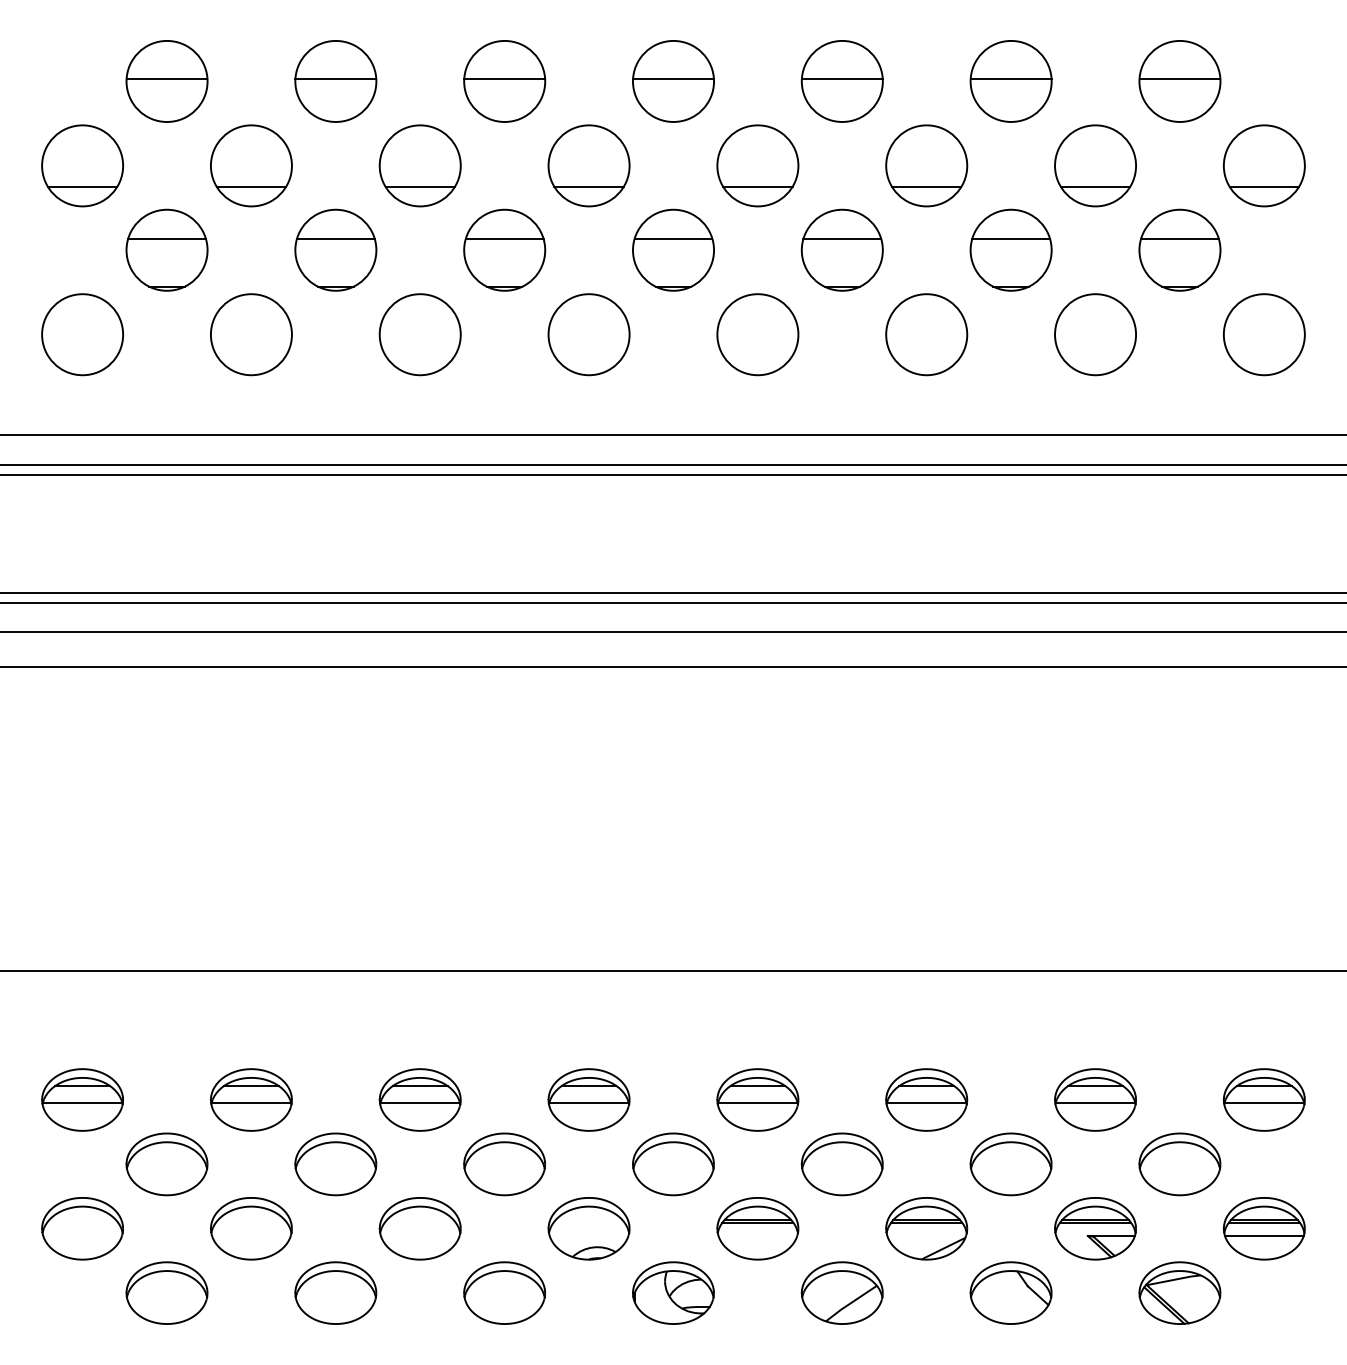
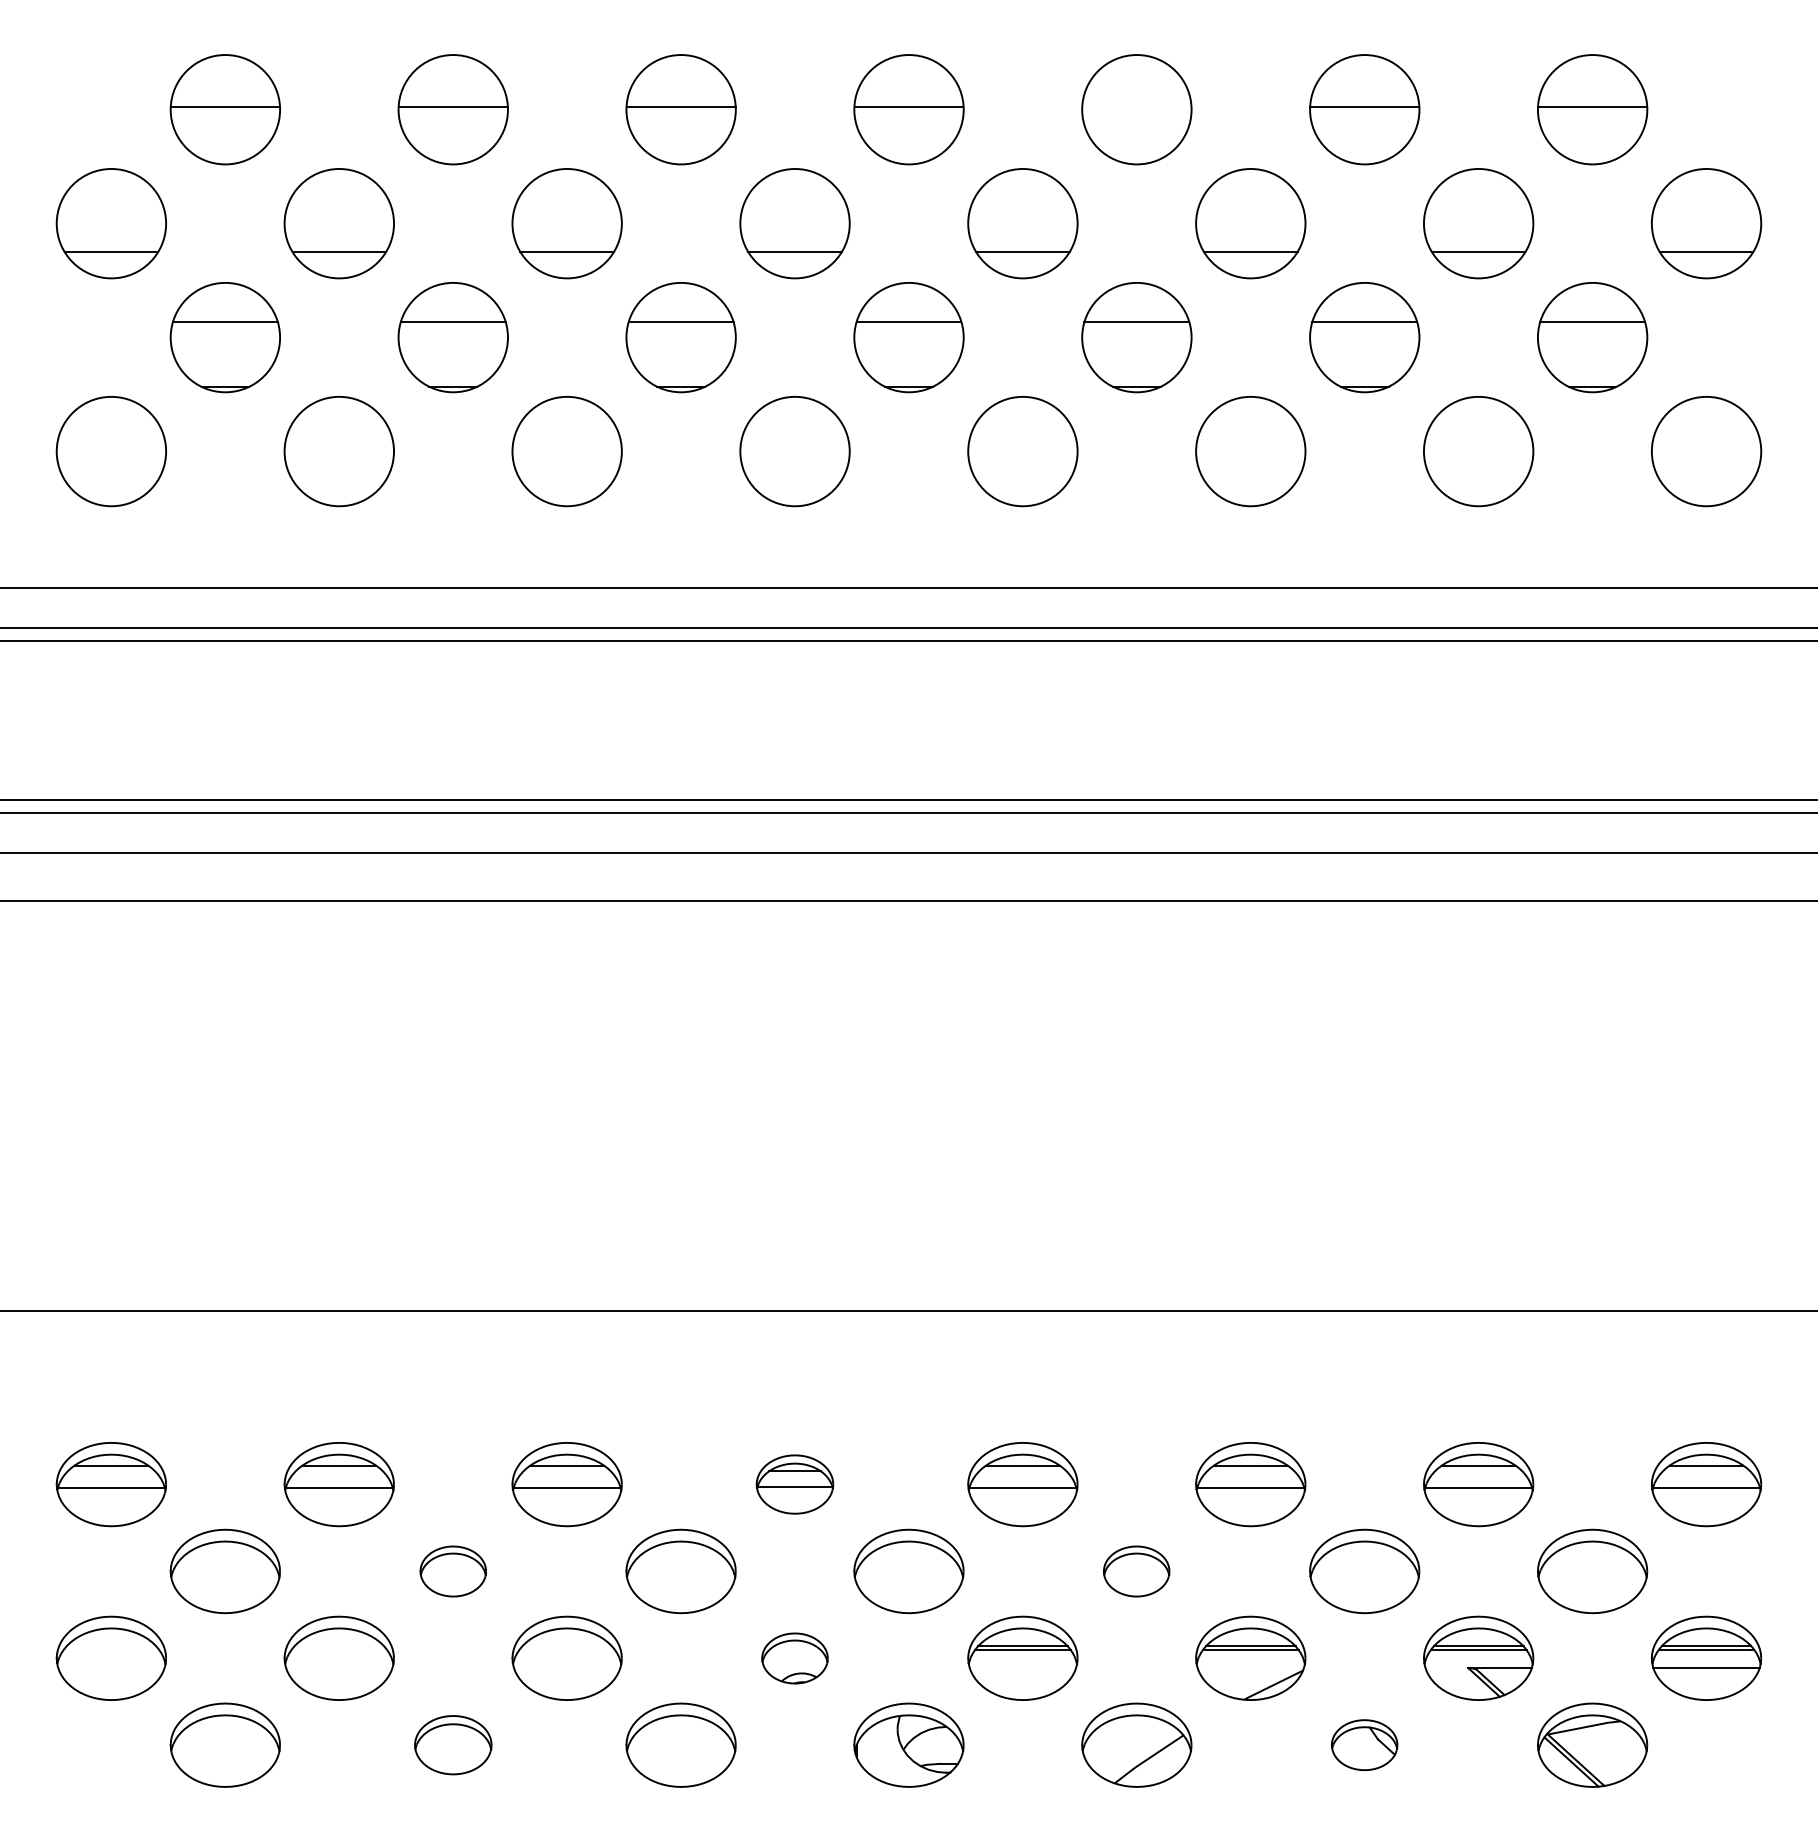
line: (841, 79) -> (1135, 107), removed
part: (588, 1099) -> (794, 1483), size x0.7
part: (335, 1164) -> (452, 1571), size x0.6
part: (841, 1164) -> (1135, 1571), size x0.6
part: (588, 1228) -> (794, 1657), size x0.6
part: (335, 1292) -> (452, 1744), size x0.7
part: (1010, 1292) -> (1363, 1744), size x0.6

